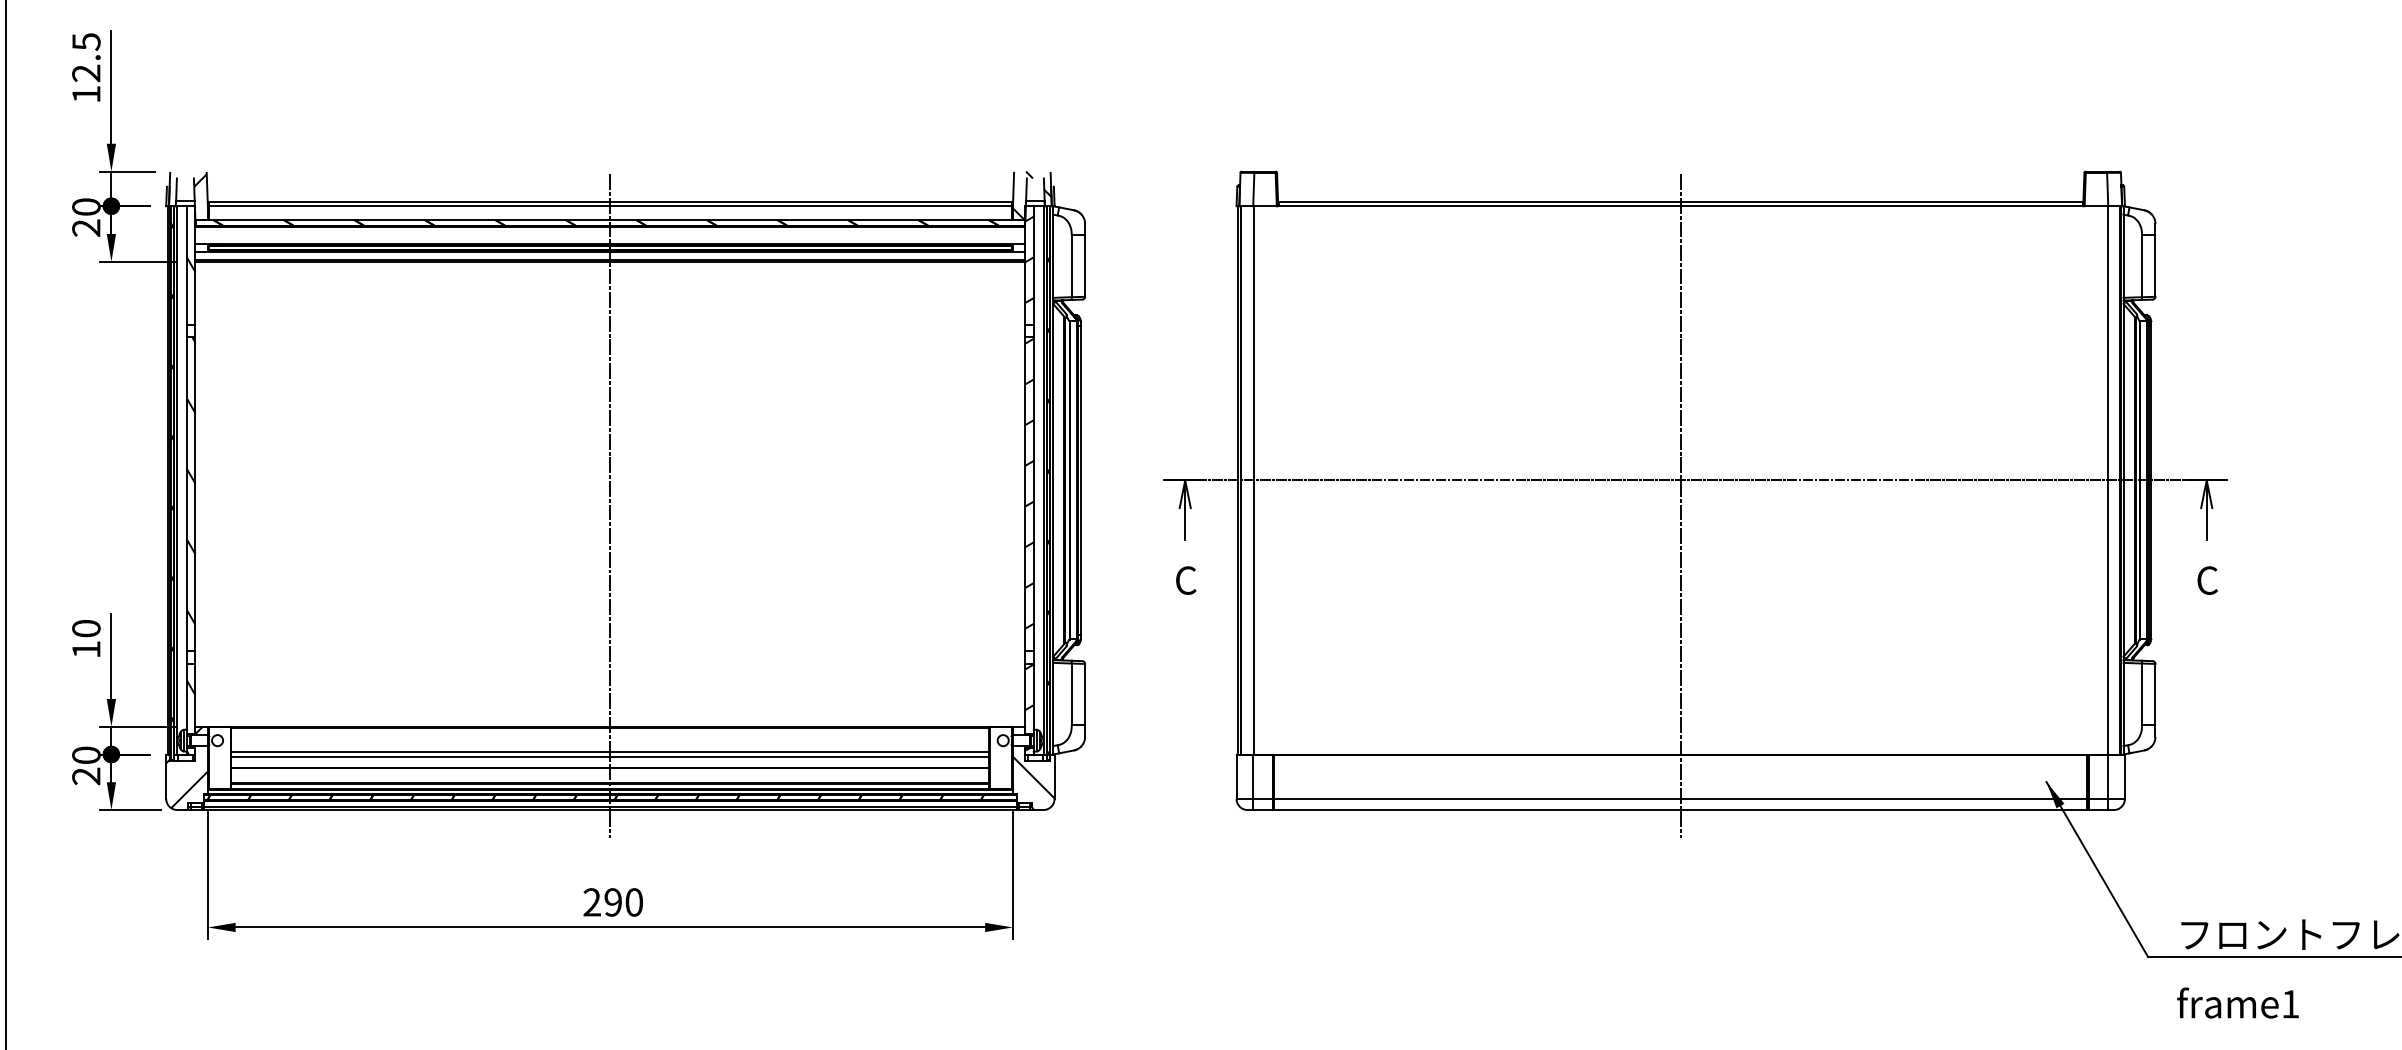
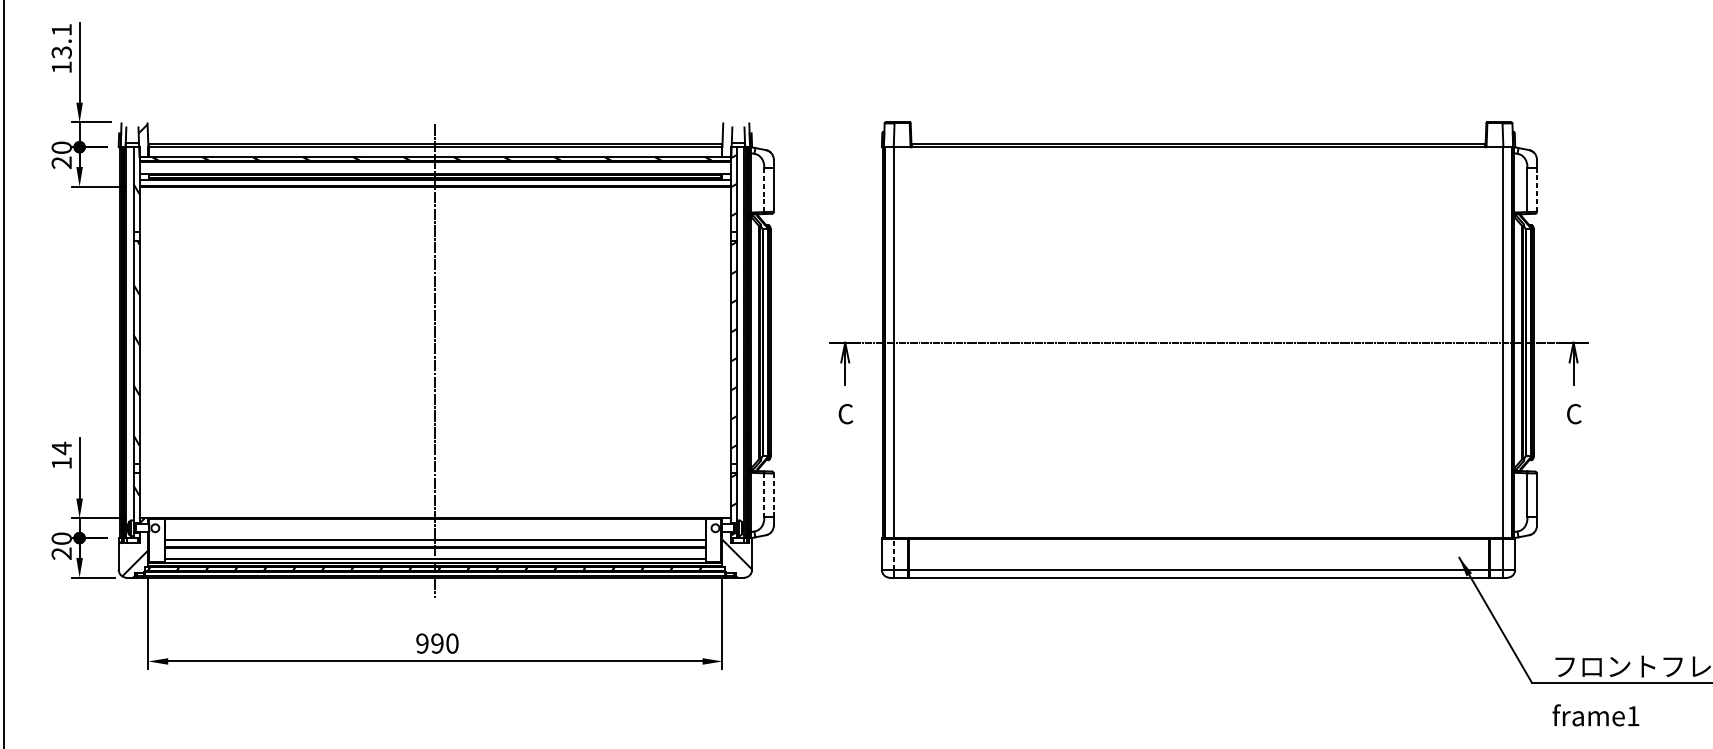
text: (86, 57) -> (61, 41), 12.5 -> 13.1
hatch: (1031, 195) -> (735, 139), removed
line: (1071, 266) -> (764, 190), solid -> dashed
line: (2155, 266) -> (1537, 190), solid -> dashed
line: (1680, 505) -> (1198, 360), removed
text: (86, 628) -> (61, 448), 10 -> 14
line: (1071, 694) -> (764, 495), solid -> dashed
line: (1085, 694) -> (774, 495), solid -> dashed
line: (610, 751) -> (435, 535), removed
line: (1253, 777) -> (893, 554), solid -> dashed
text: (591, 902) -> (421, 643), 290 -> 990

